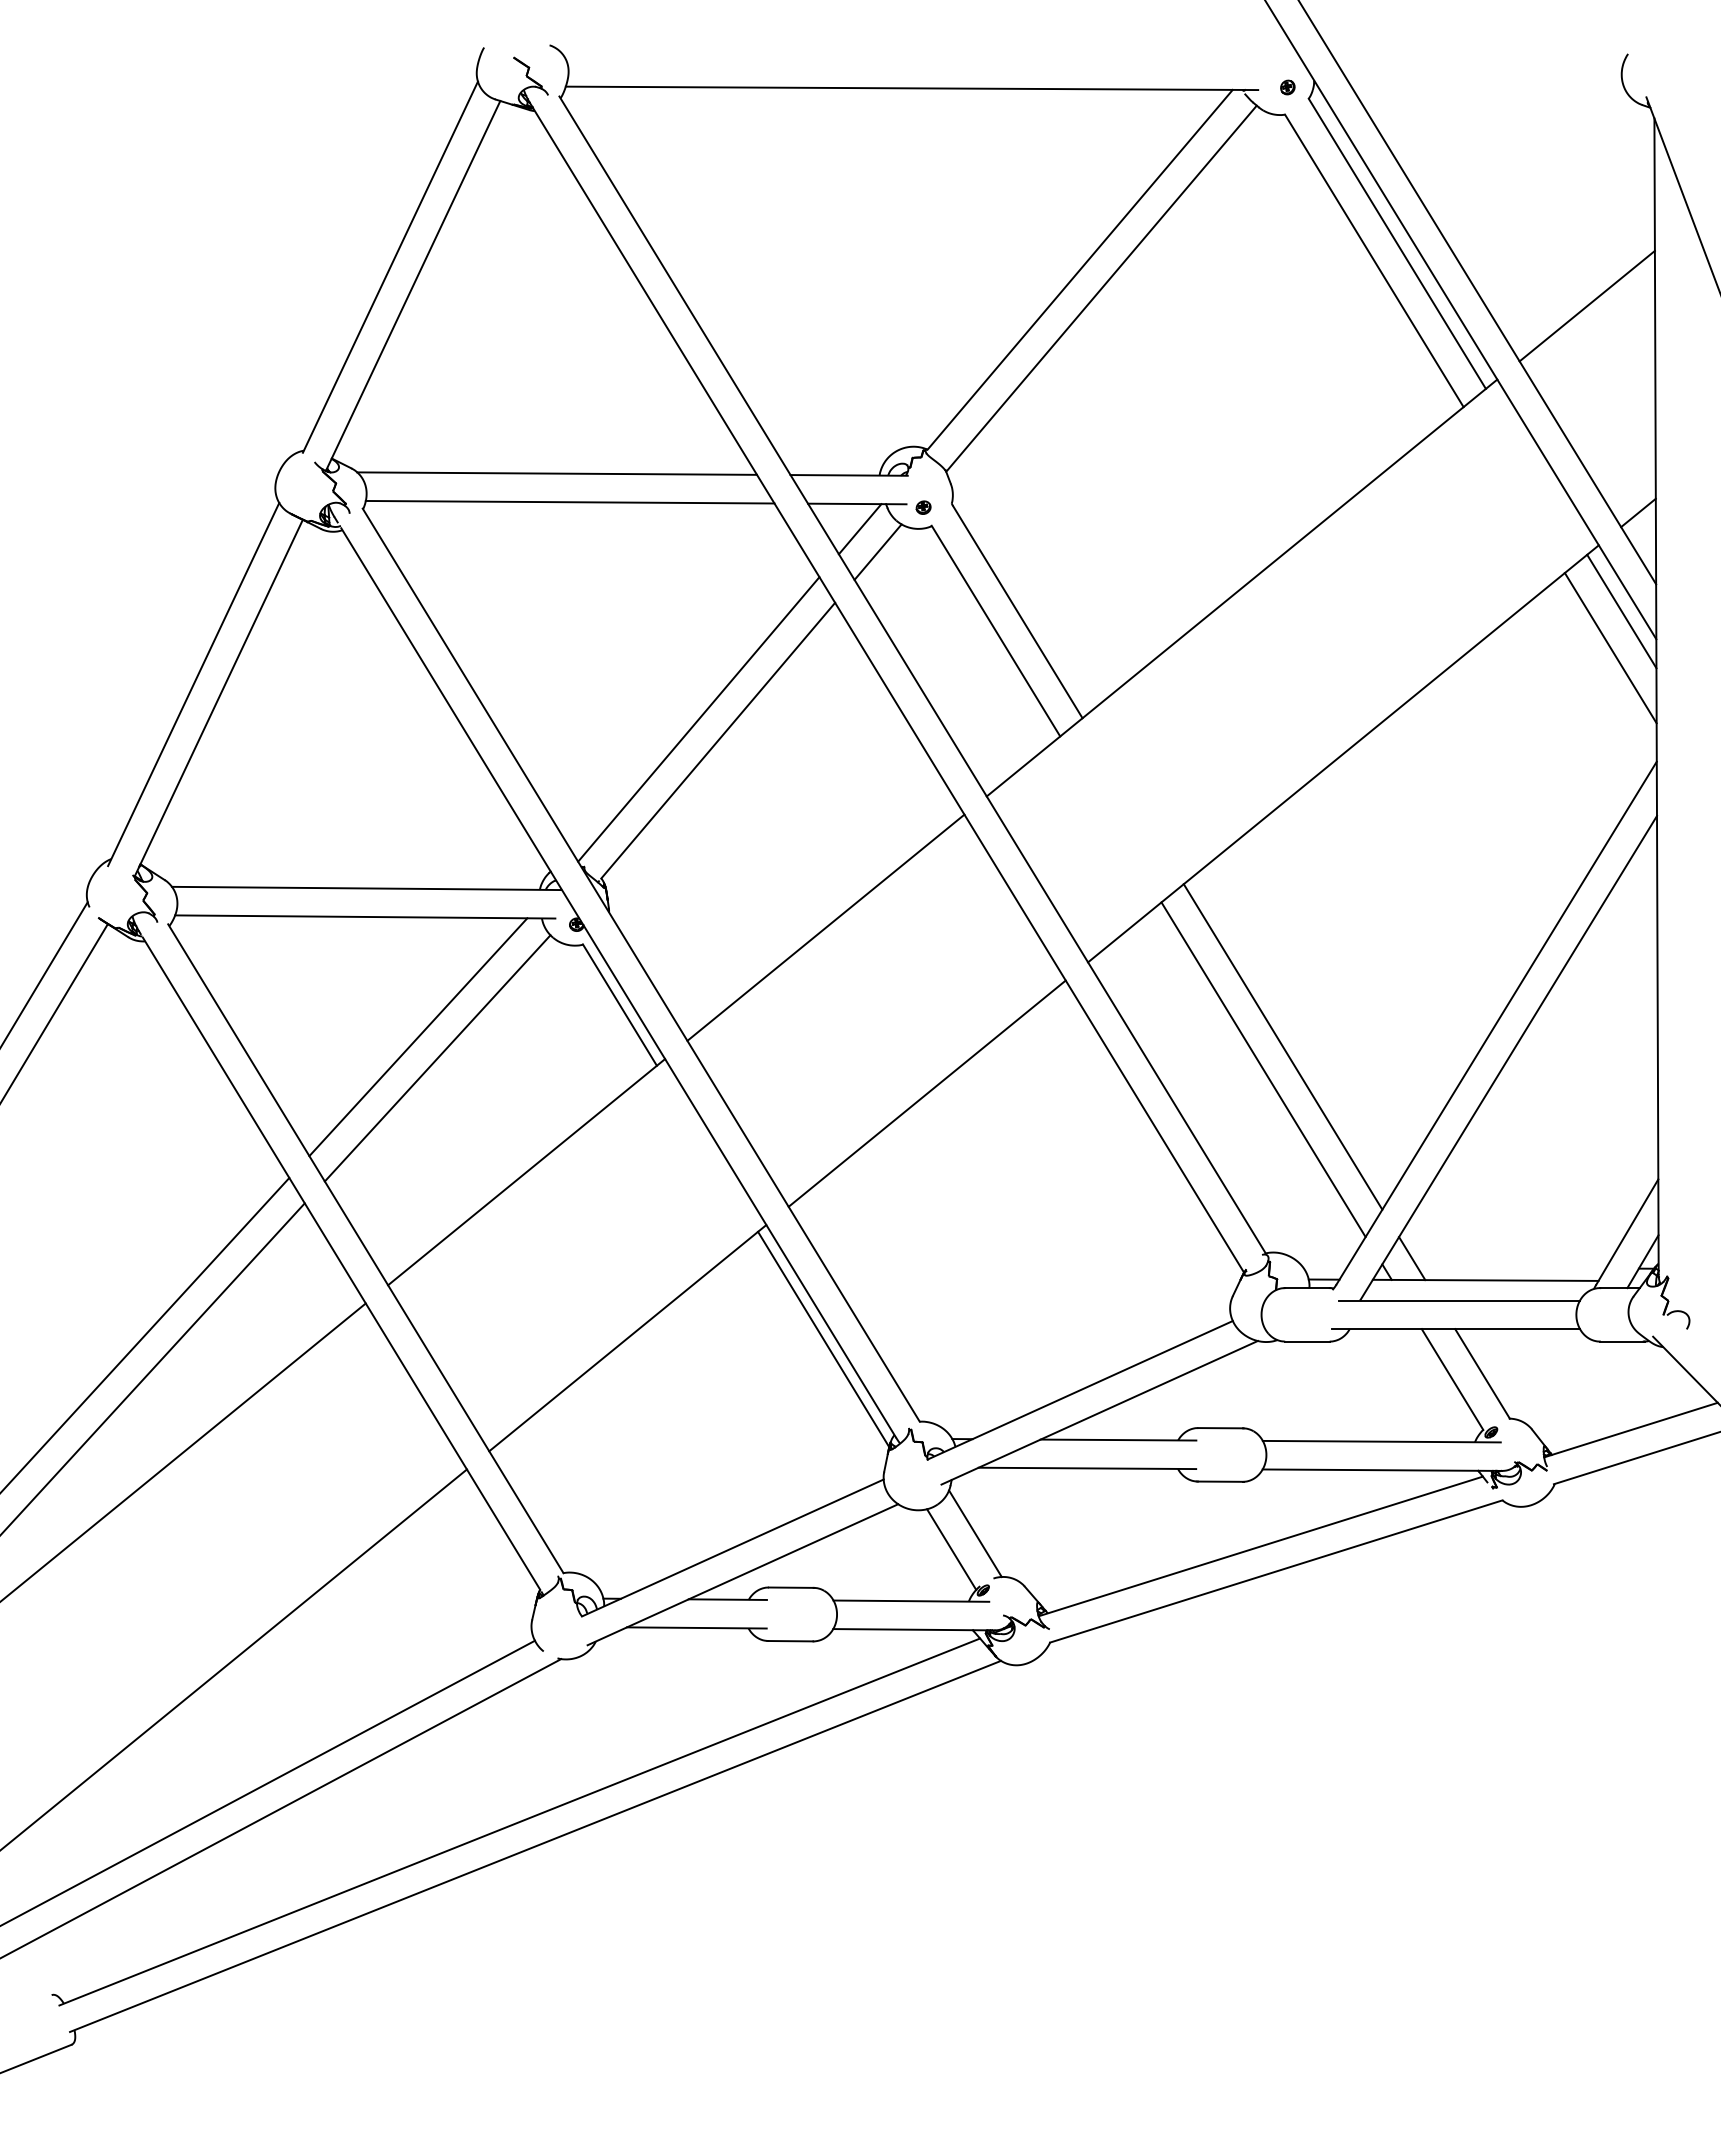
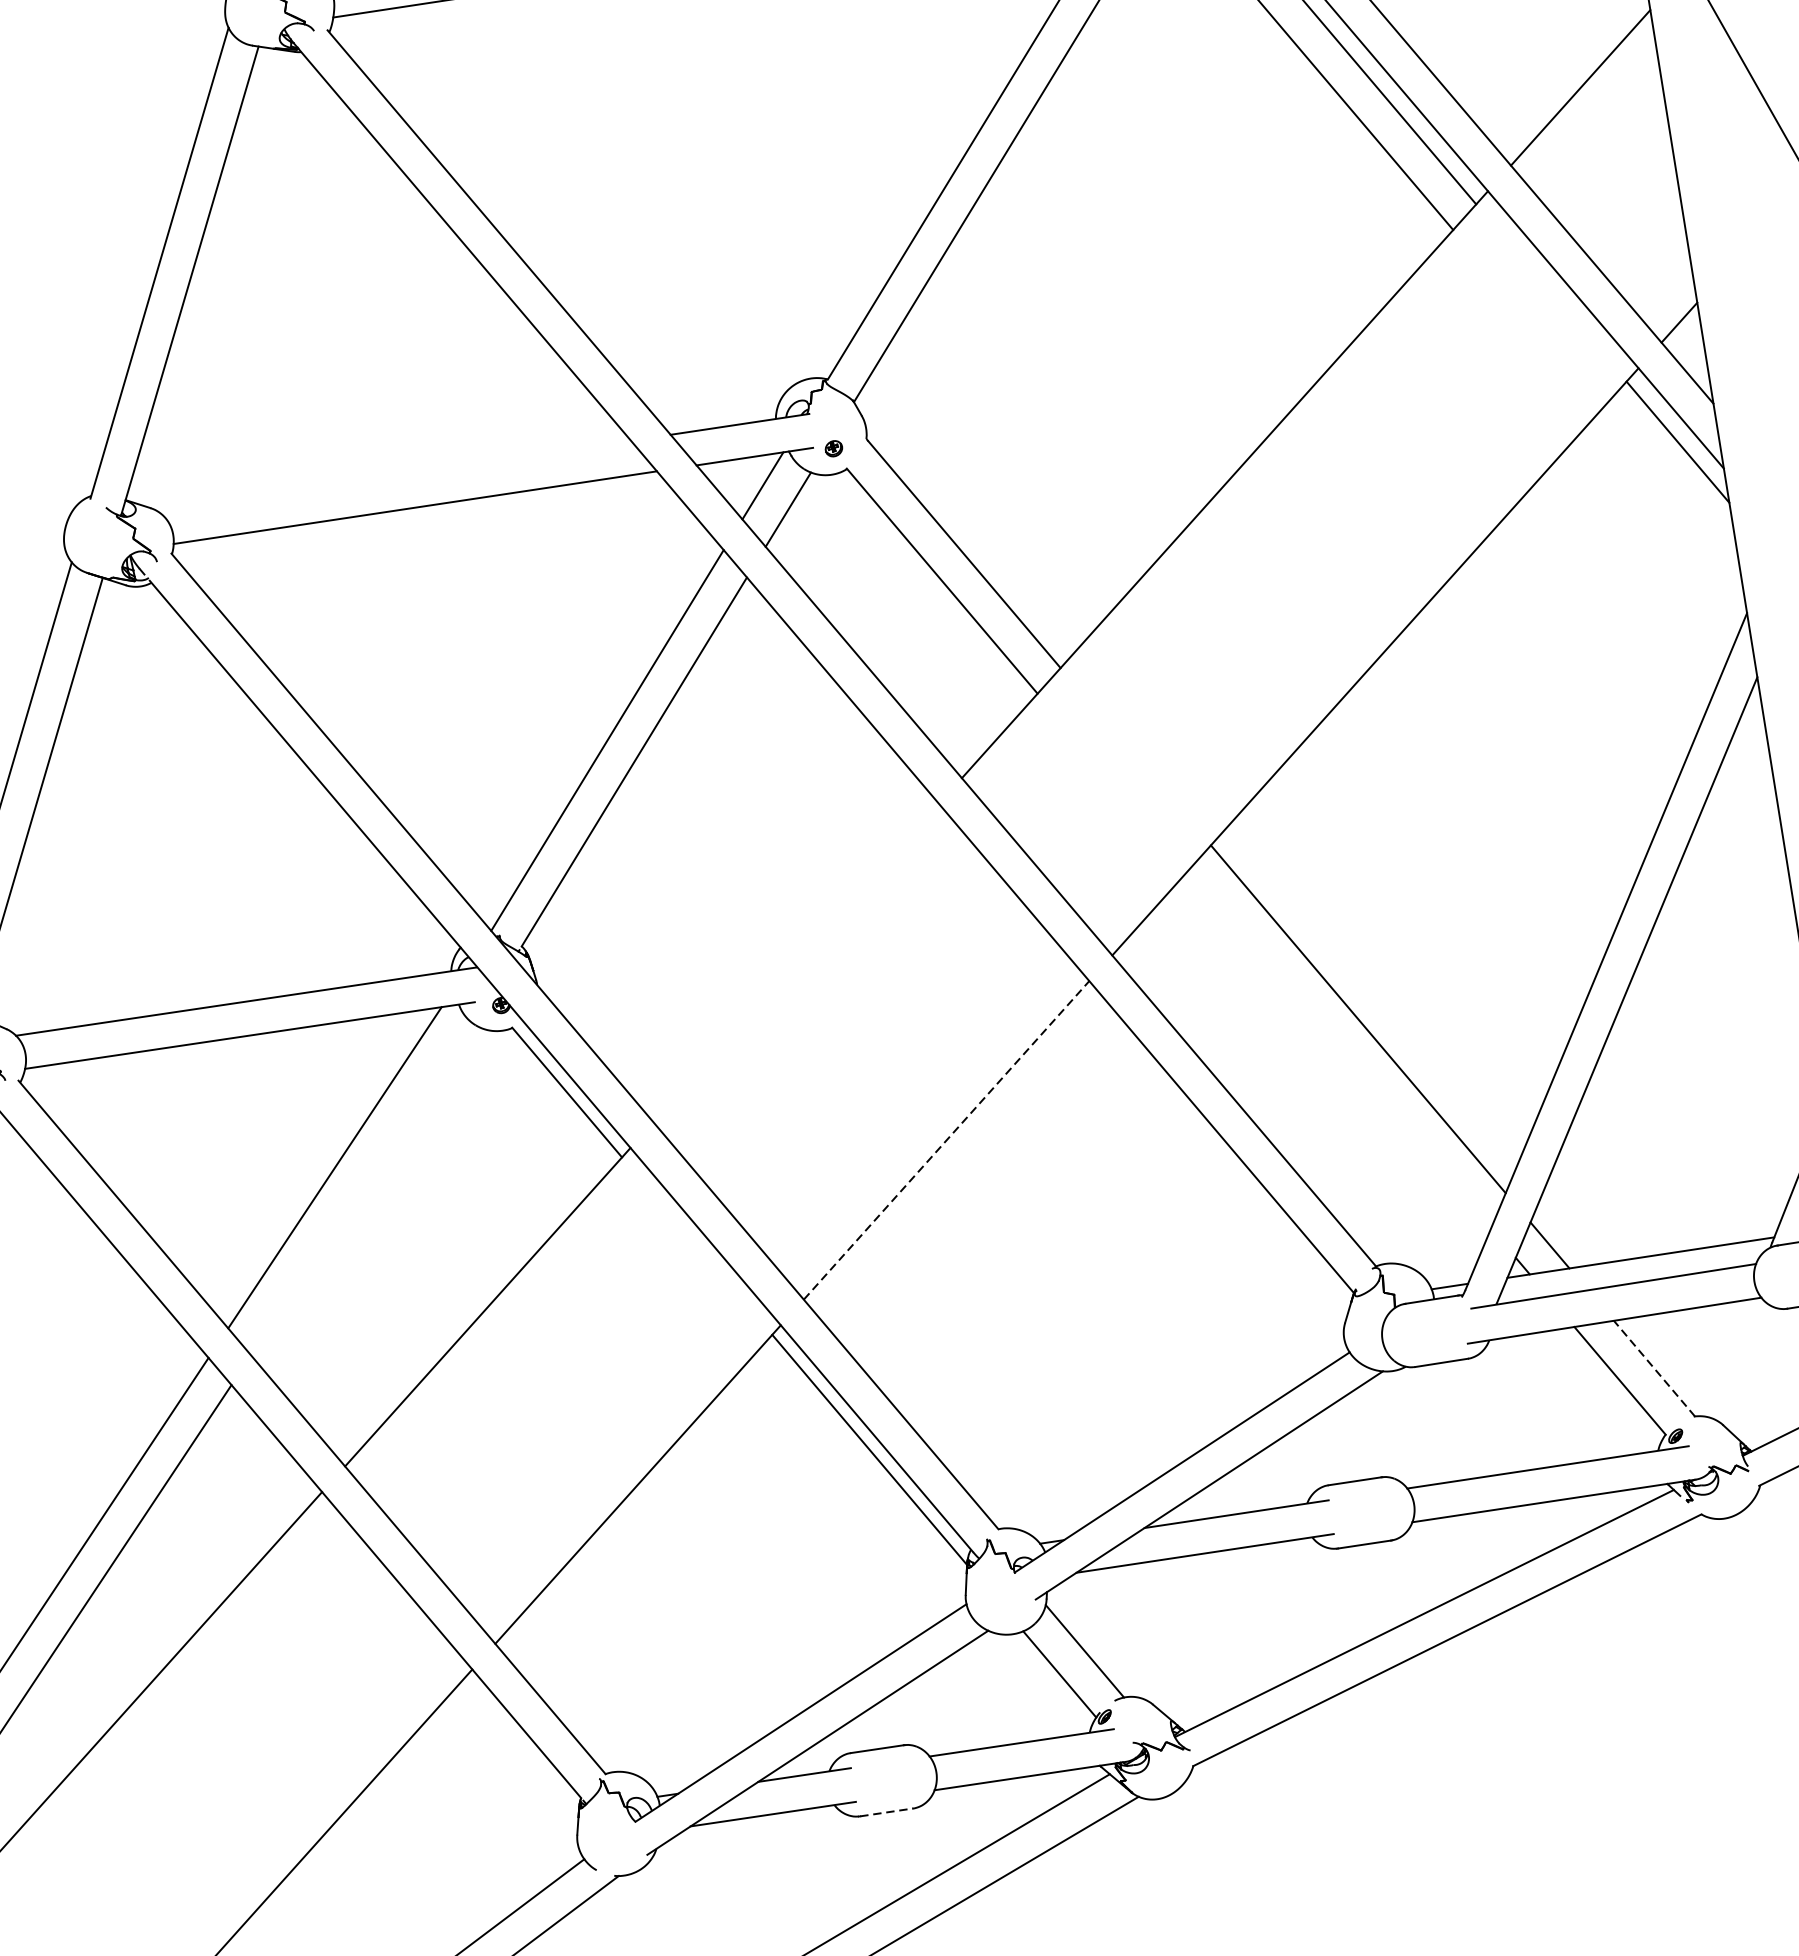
line: (556, 473) -> (393, 476), removed
line: (1610, 648) -> (1671, 488), removed
line: (825, 927) -> (795, 962), removed
line: (437, 1058) -> (361, 1189), removed
line: (1263, 1069) -> (1339, 1049), removed
line: (927, 1093) -> (946, 1140), solid -> dashed
line: (1482, 1373) -> (1654, 1368), solid -> dashed
line: (791, 1641) -> (887, 1812), solid -> dashed

